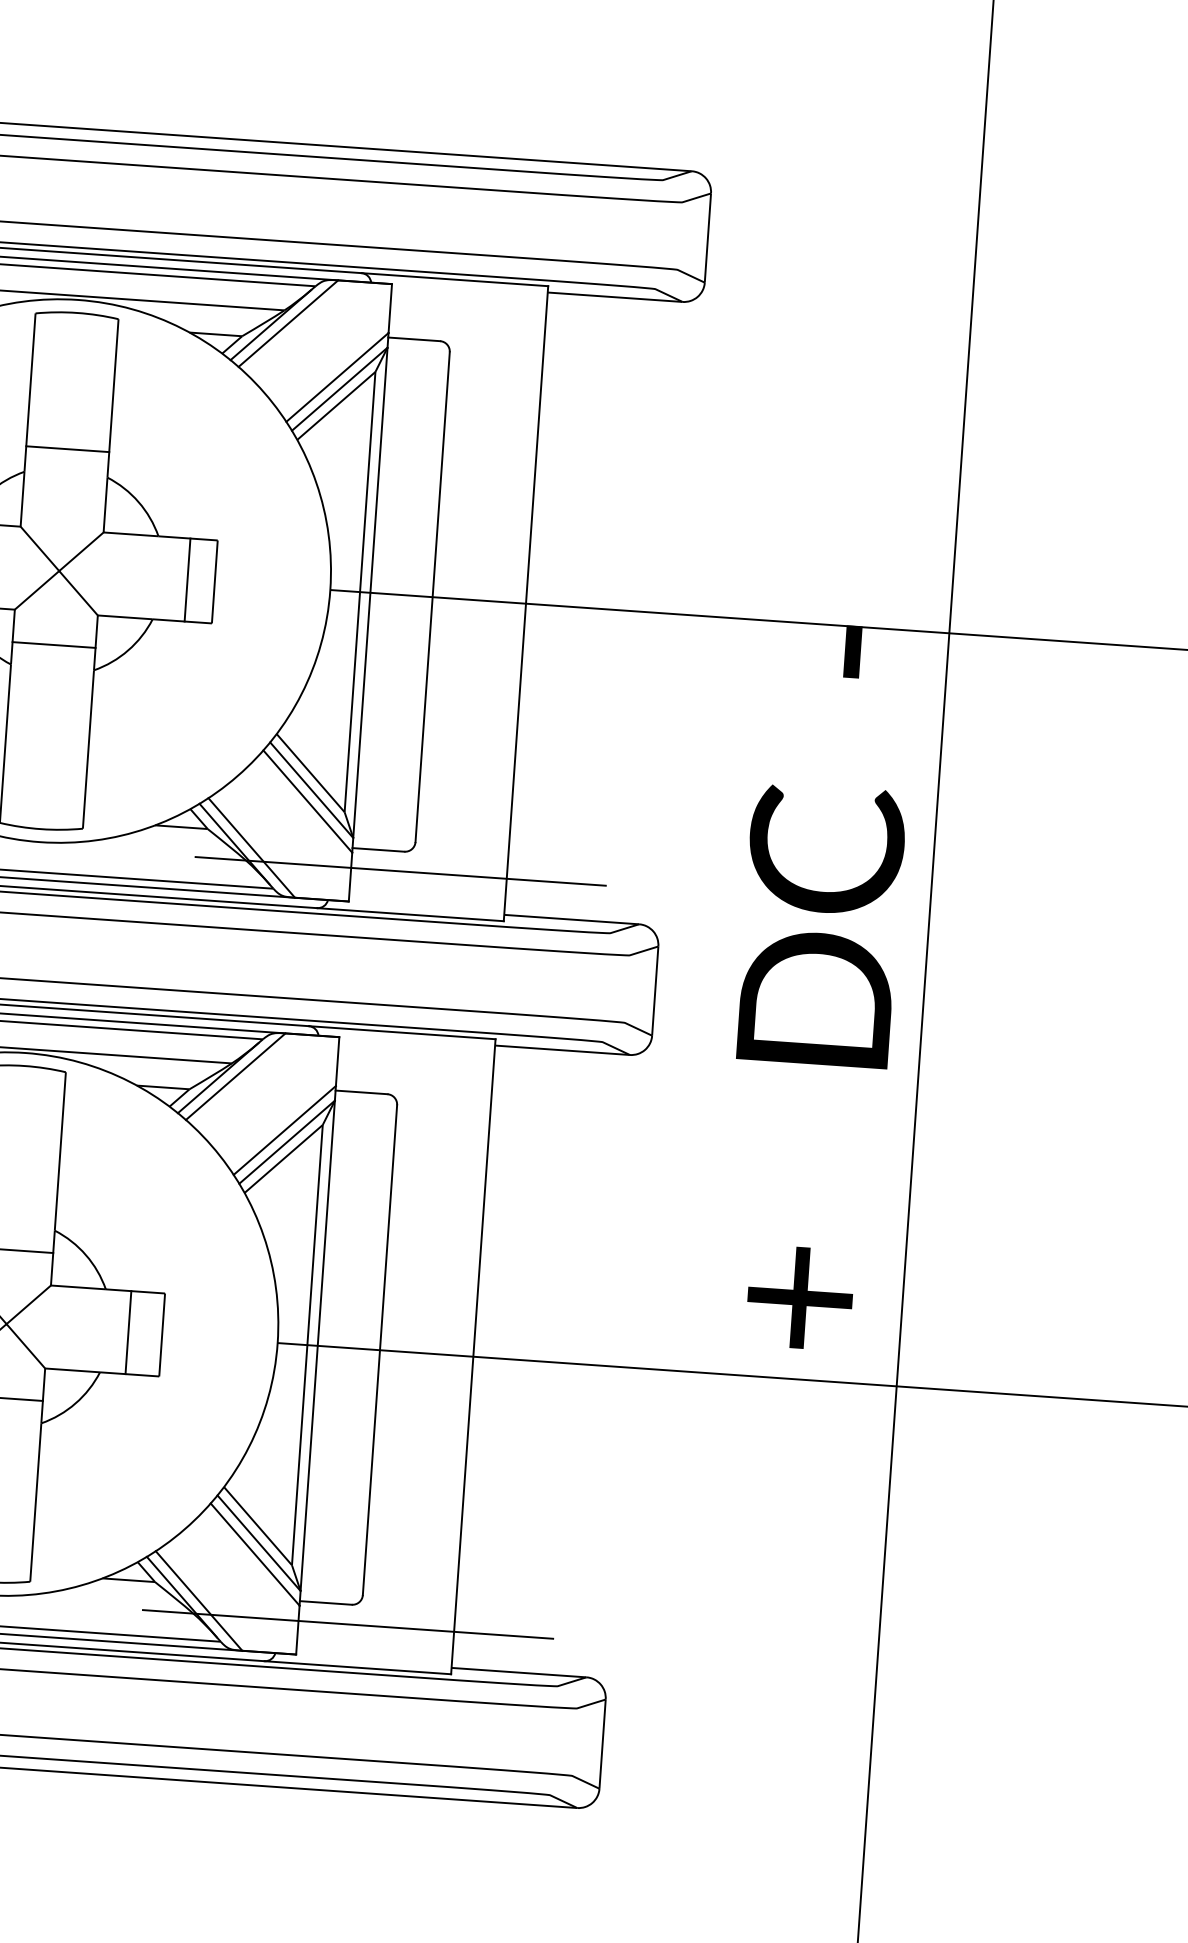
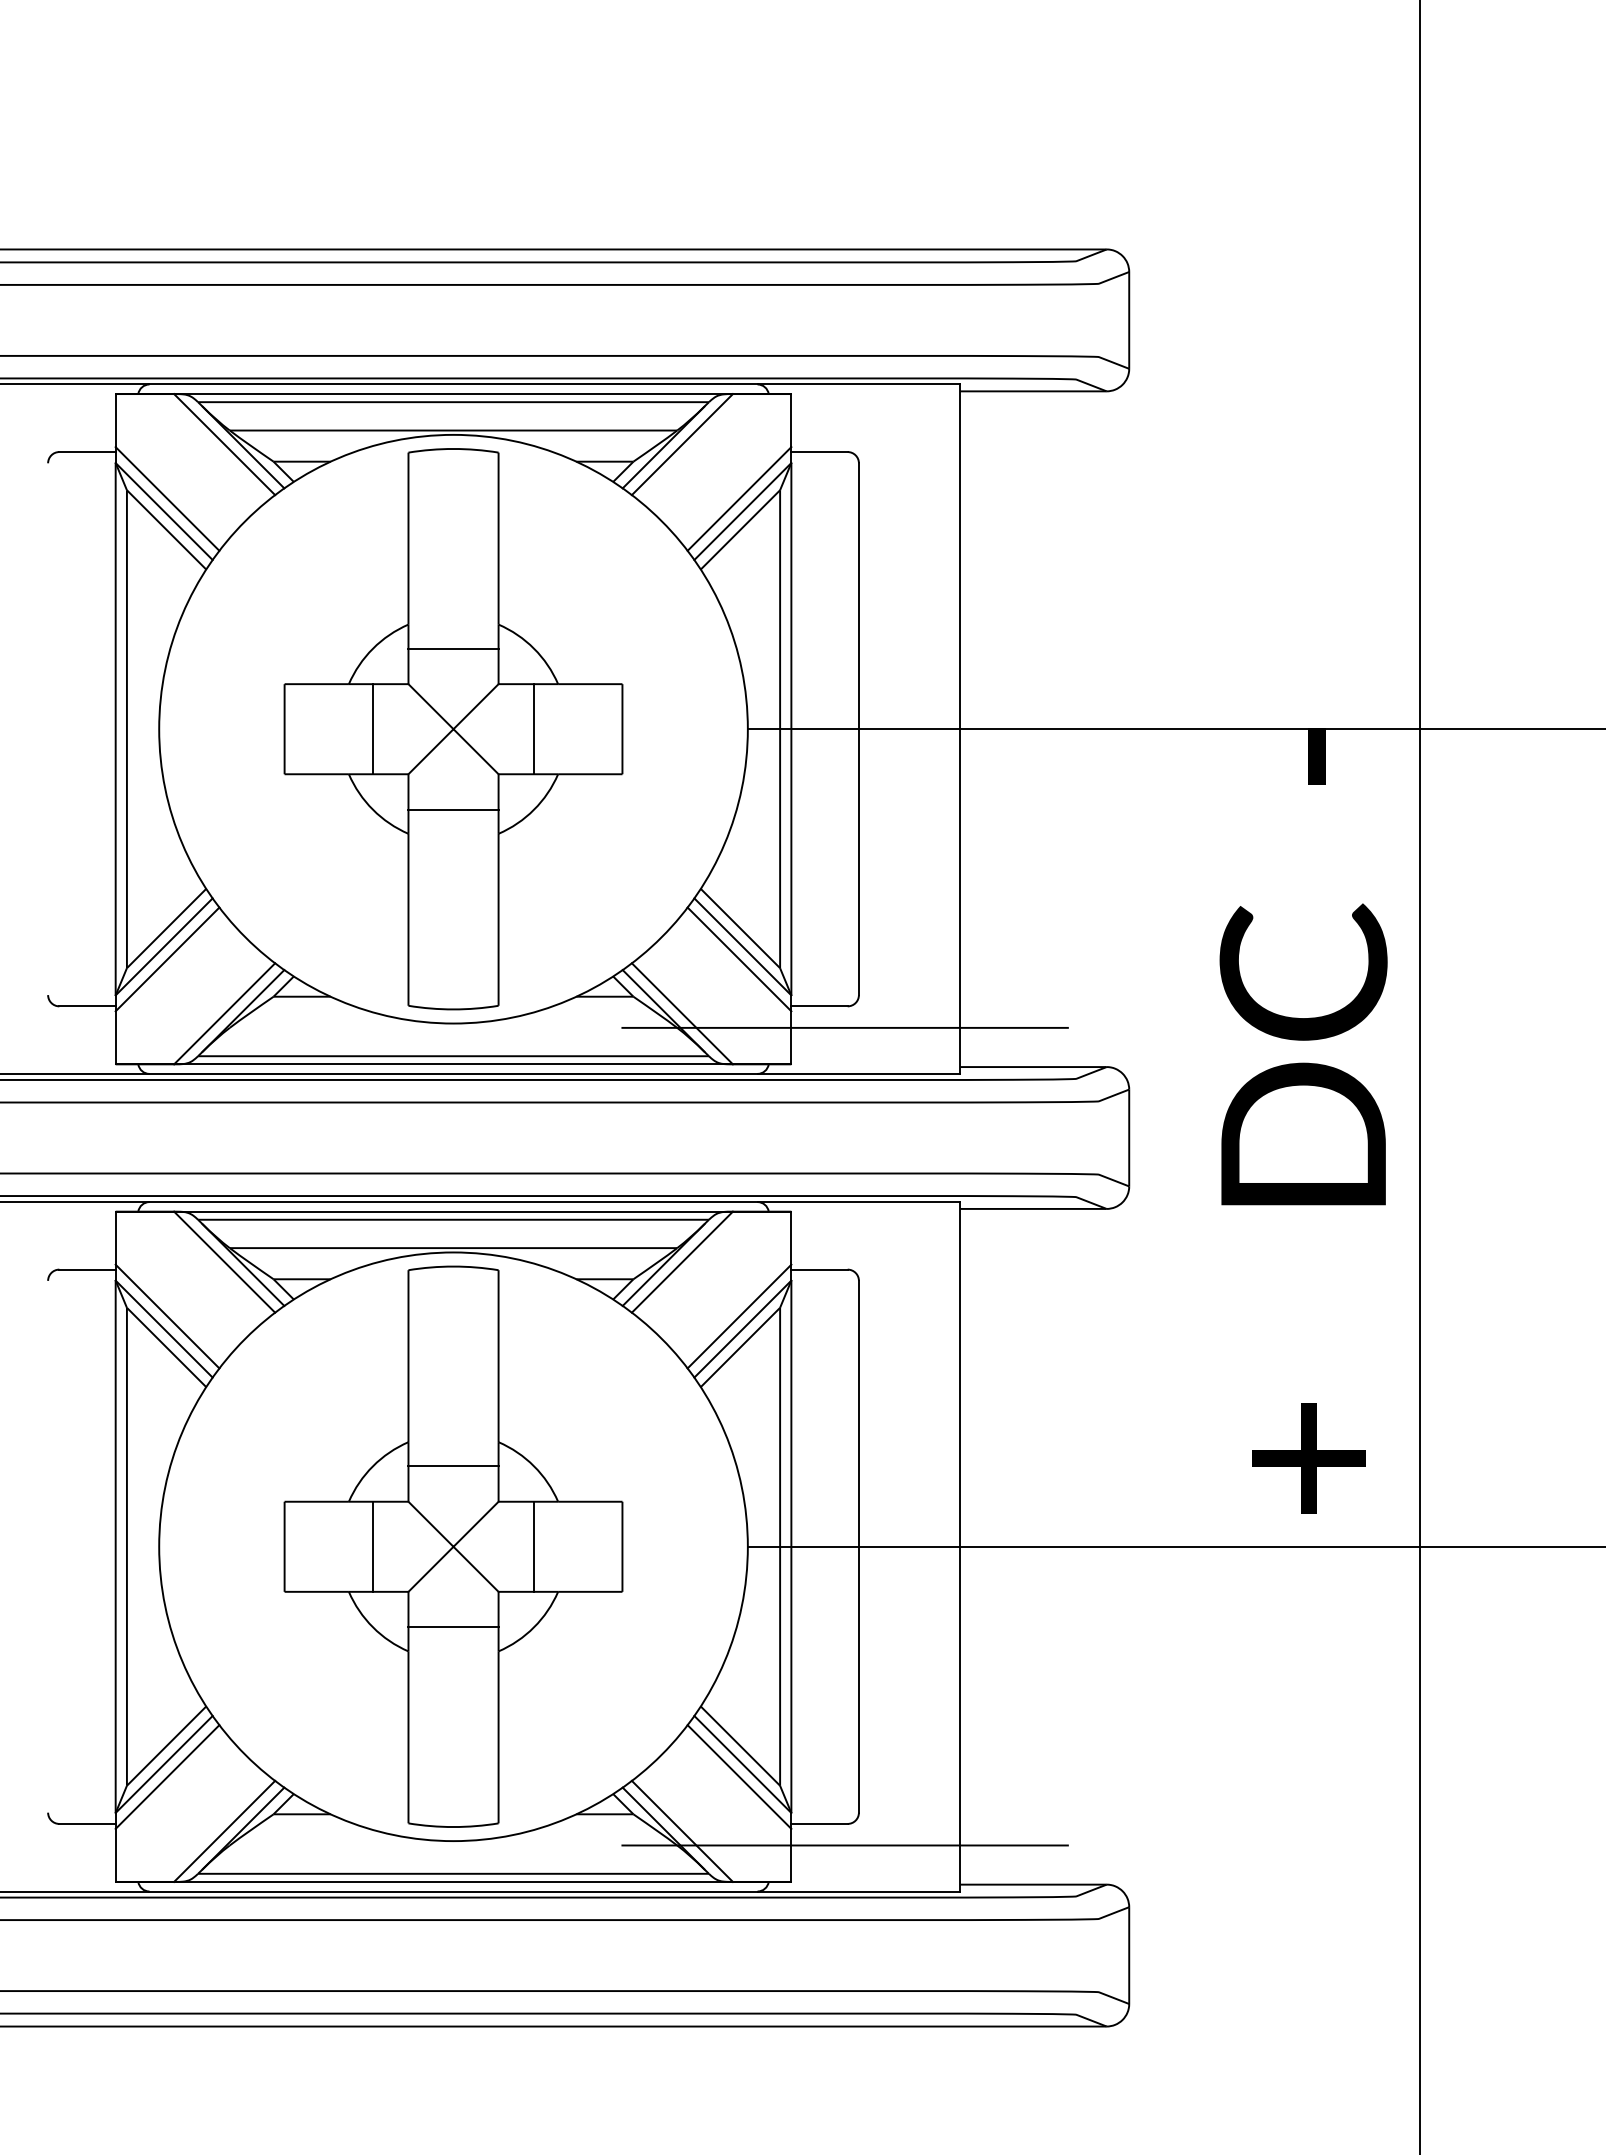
line: (67, 448) -> (453, 648), moved
line: (187, 580) -> (533, 729), moved
line: (128, 1332) -> (533, 1546), moved

